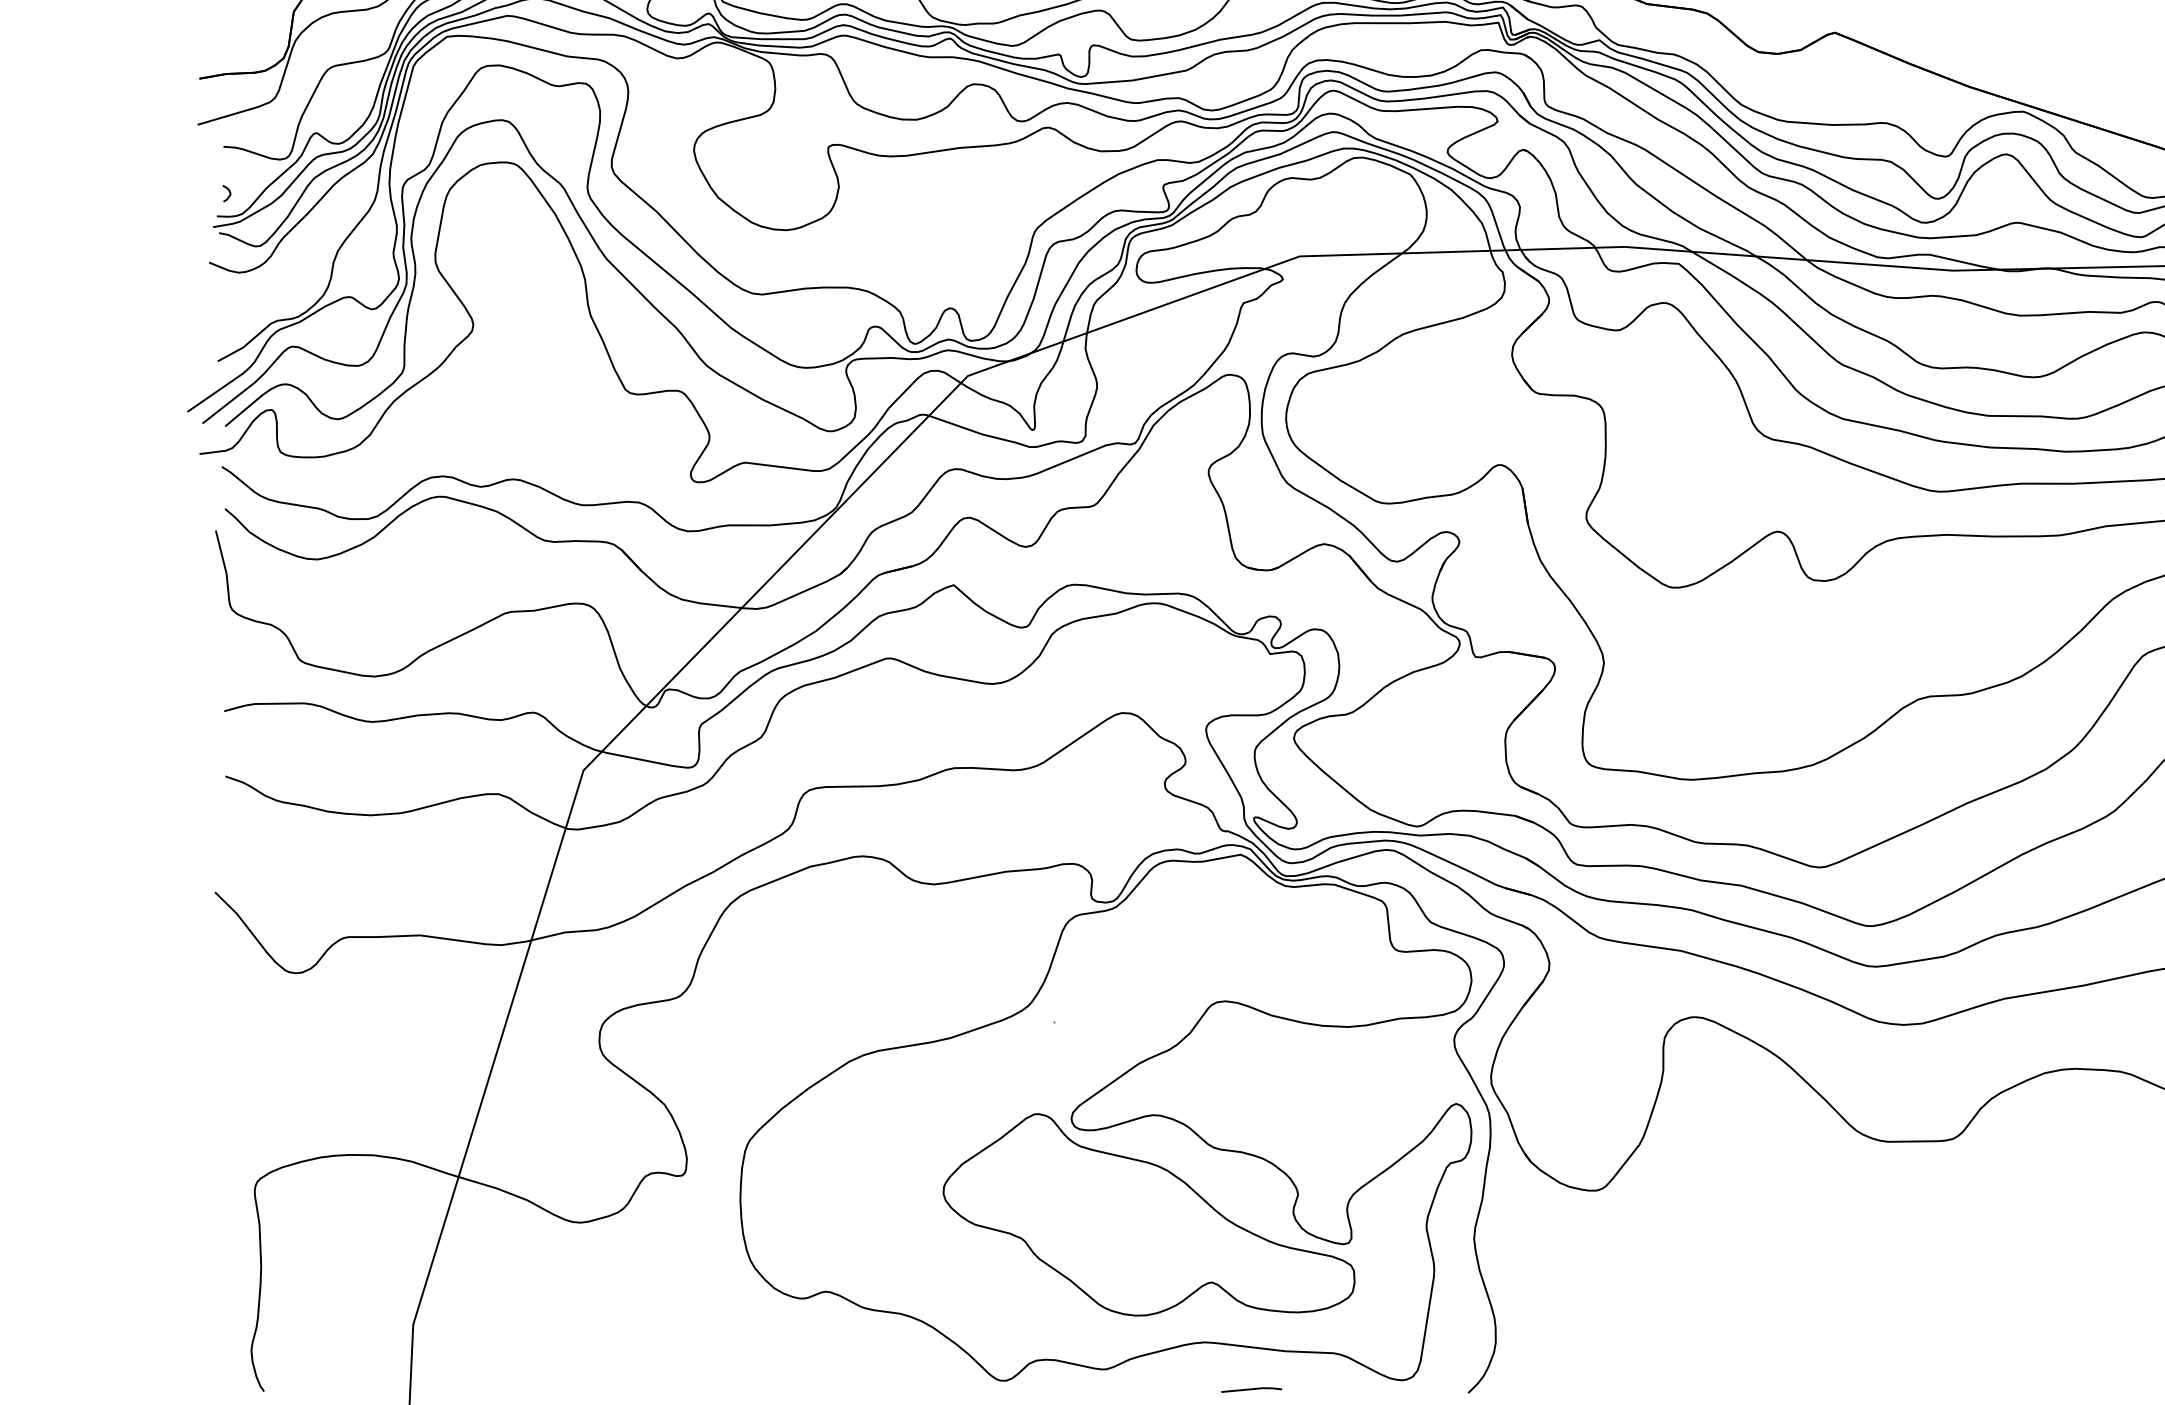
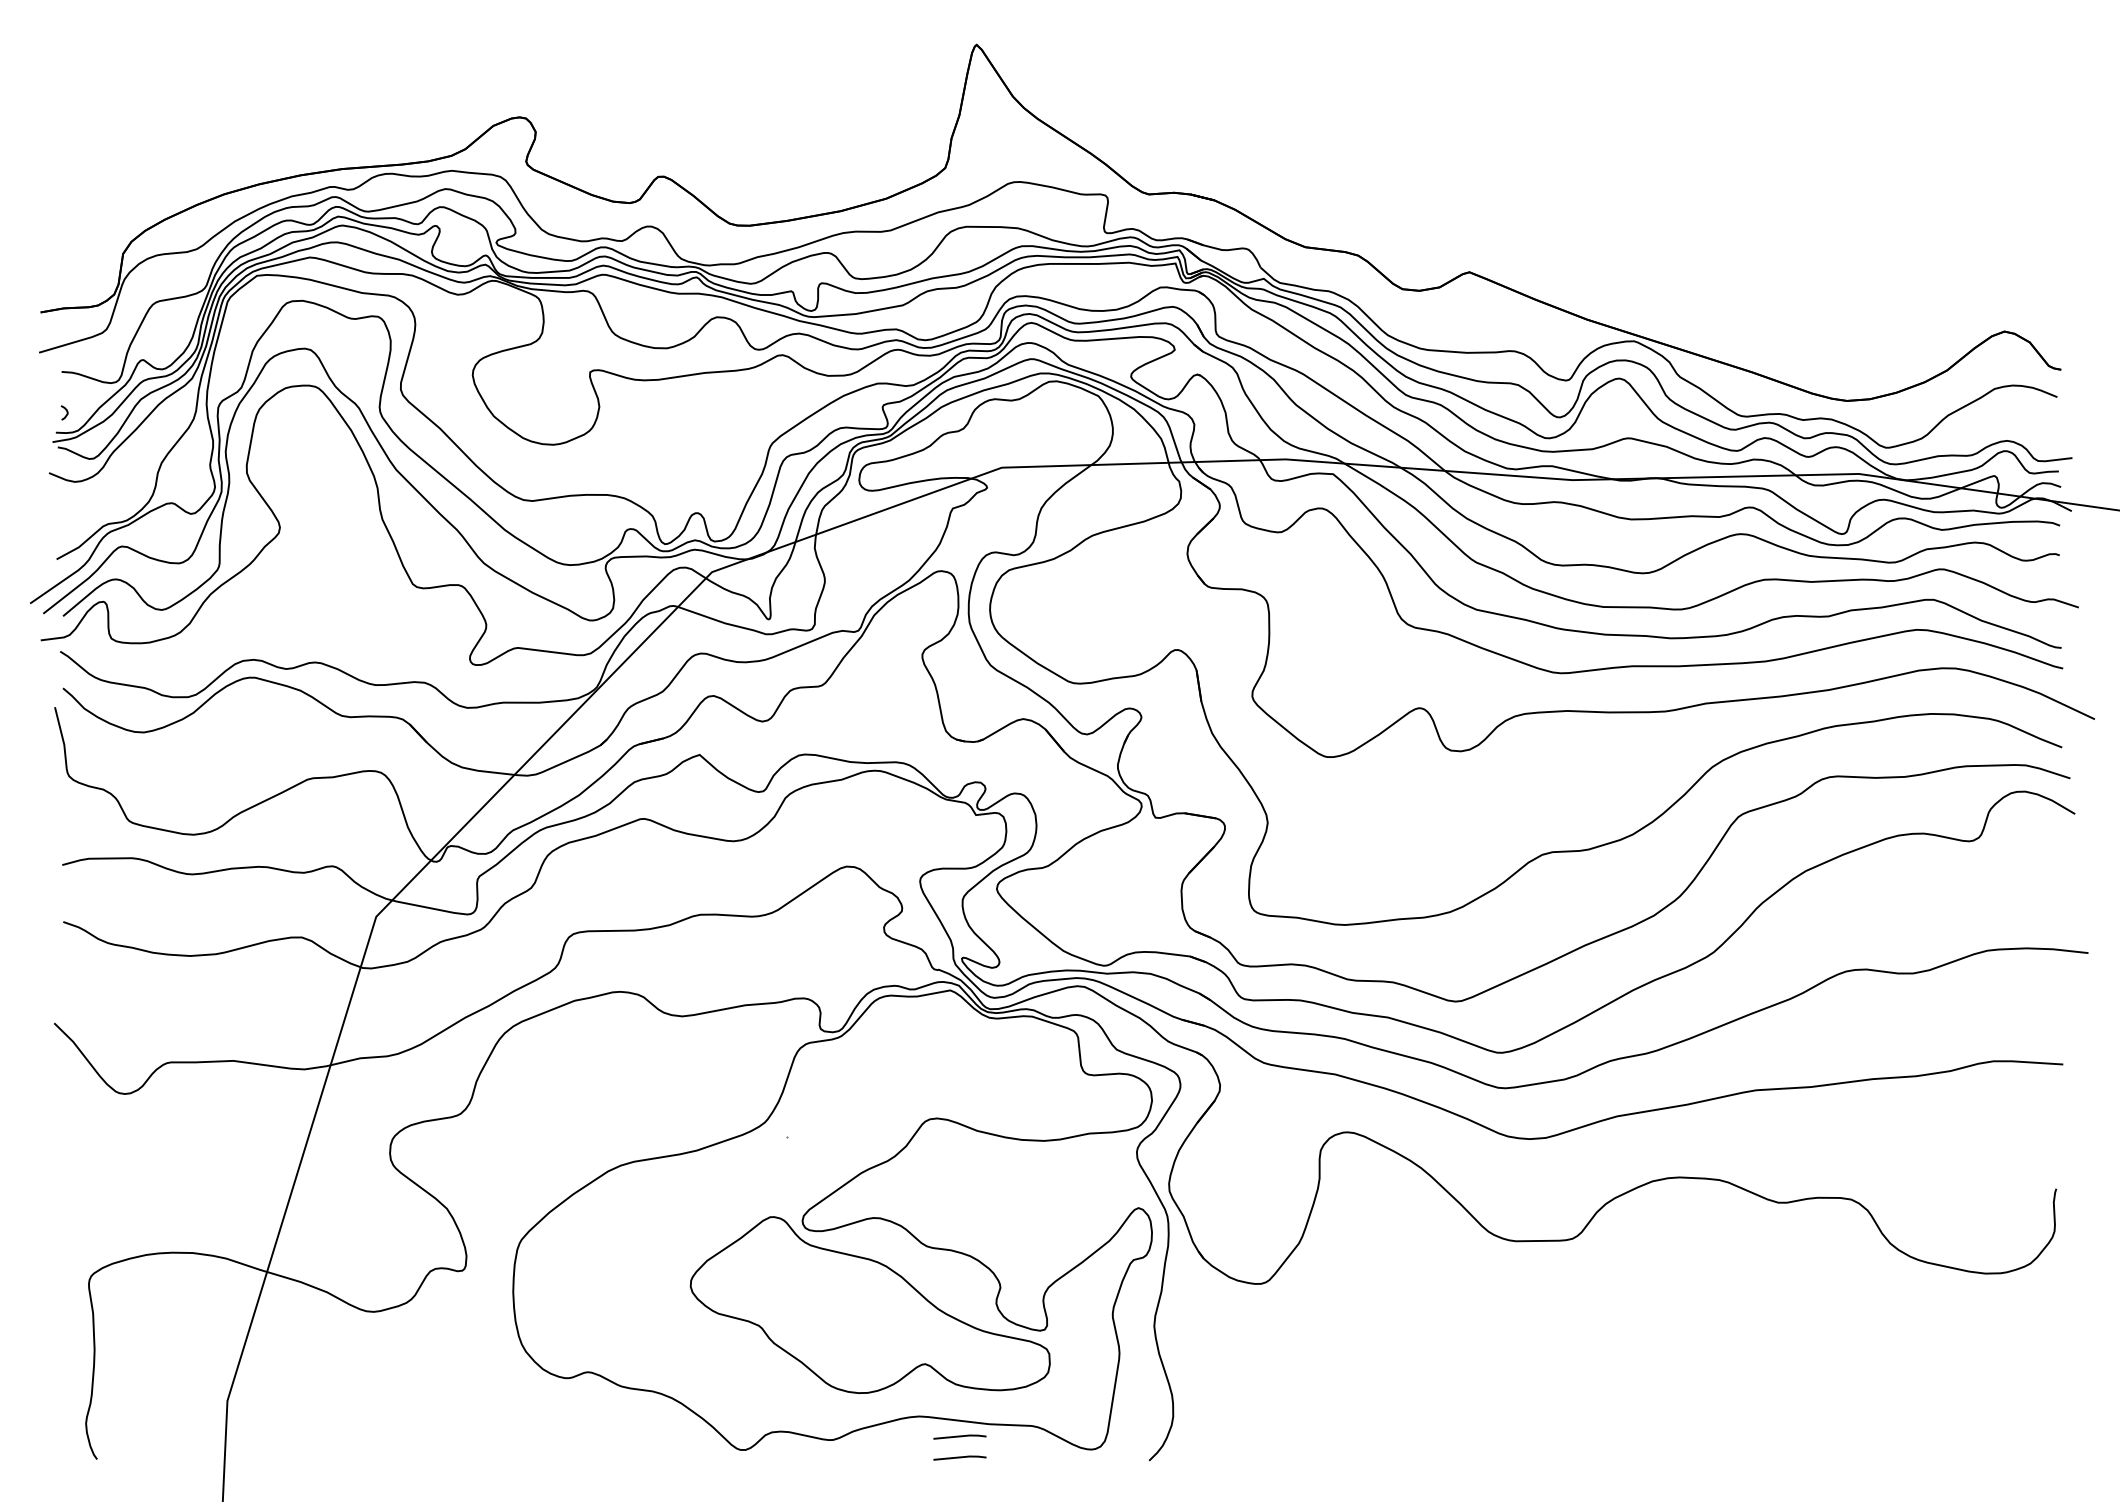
line: (1251, 1365) -> (959, 1436), added

